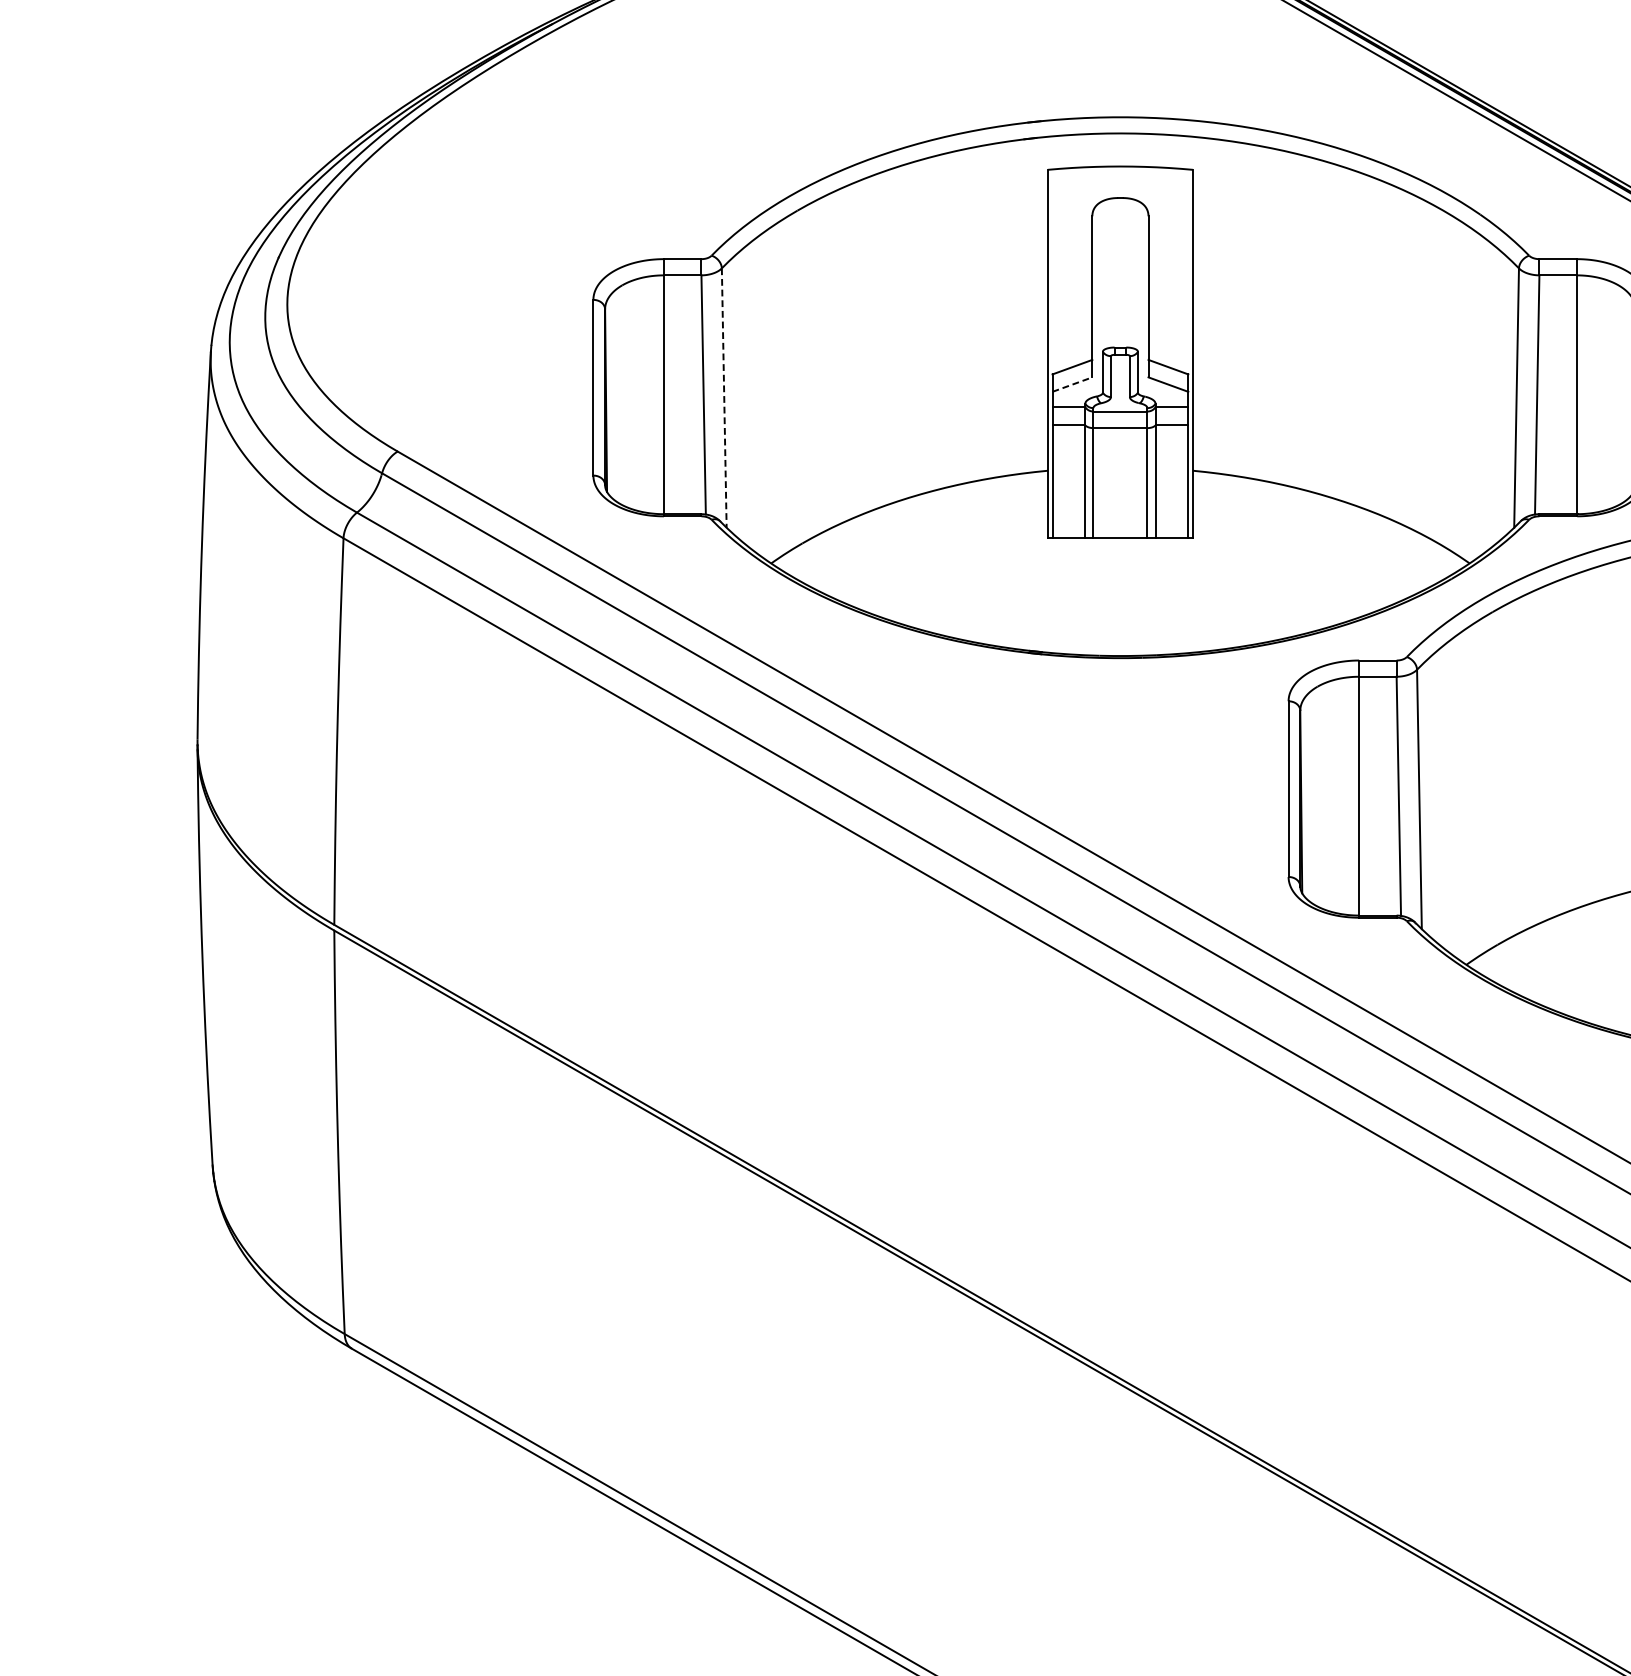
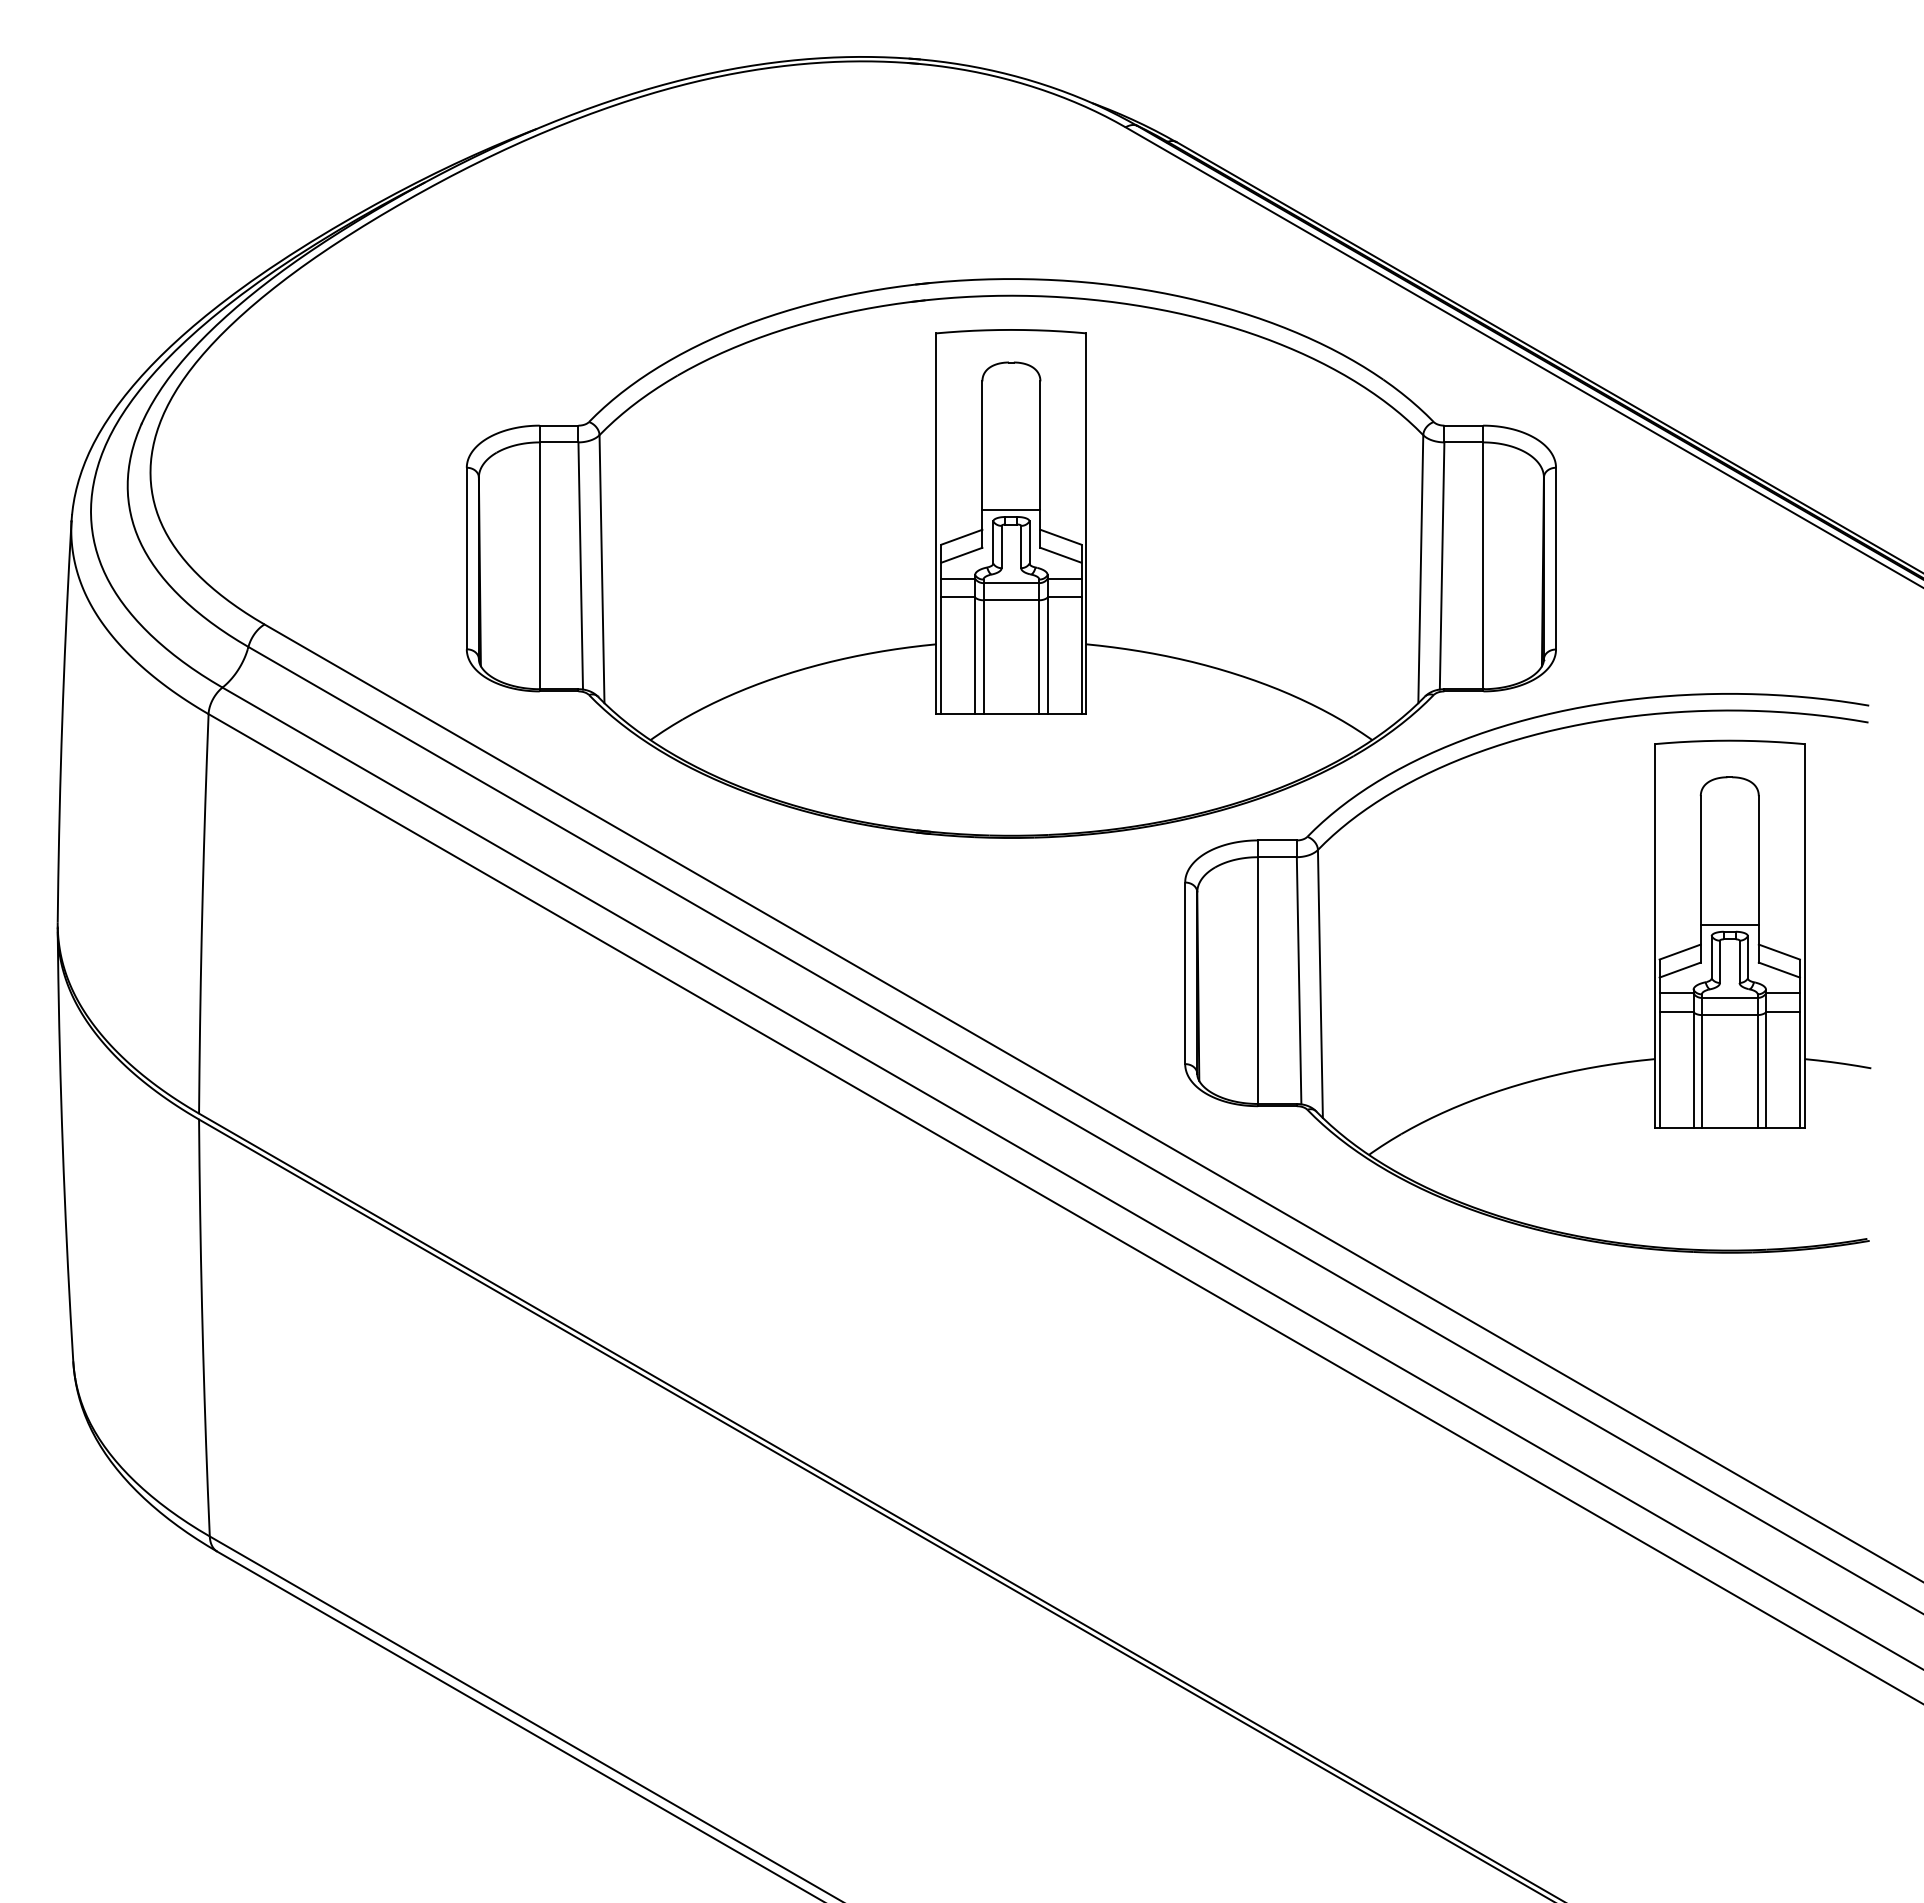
line: (1120, 341) -> (1011, 510), added
line: (1072, 384) -> (961, 555), dashed -> solid
line: (724, 398) -> (602, 569), dashed -> solid

